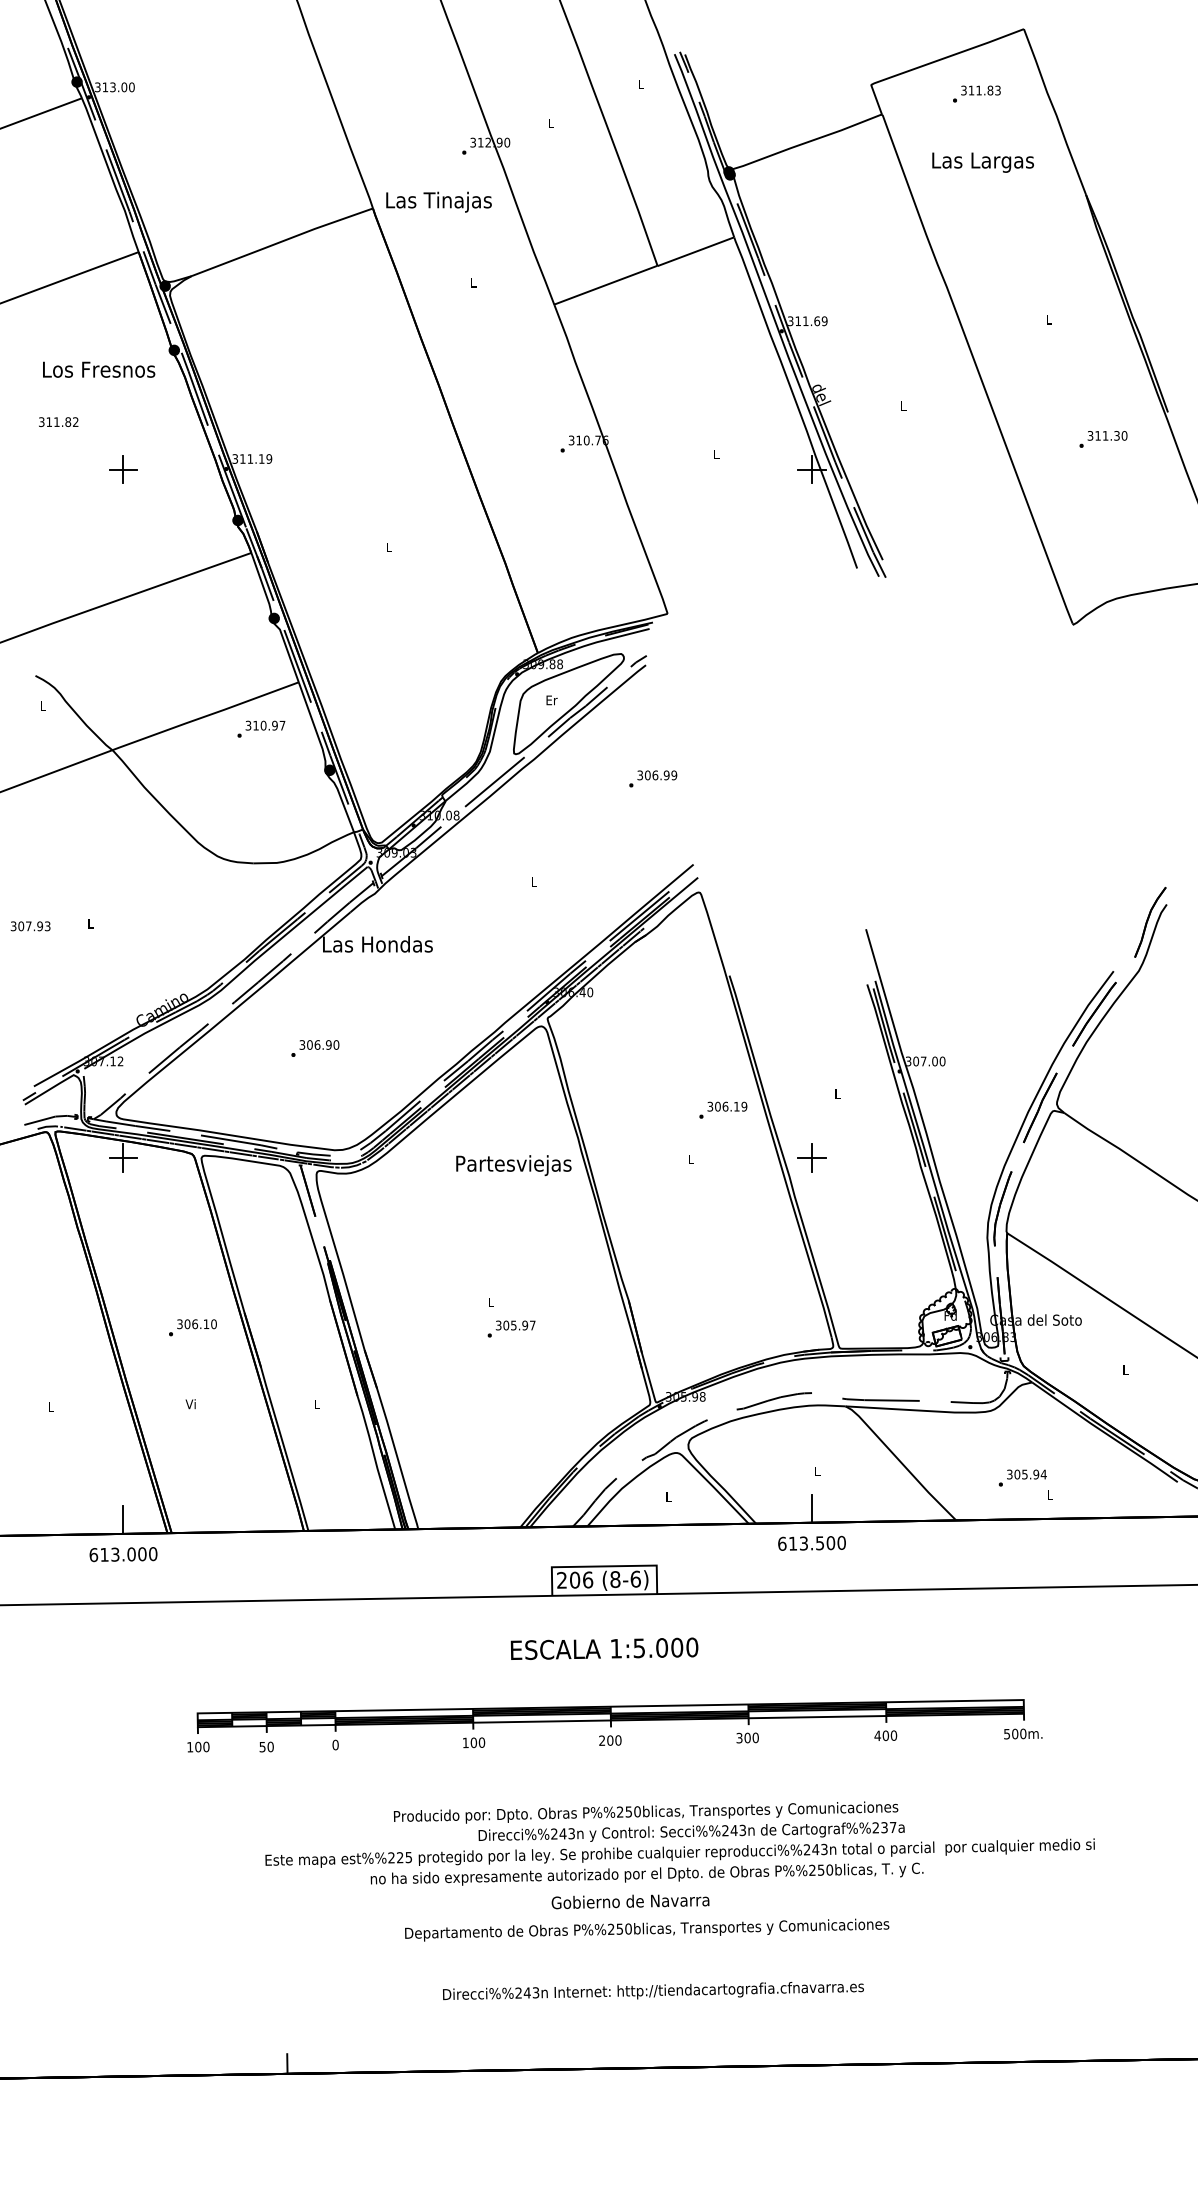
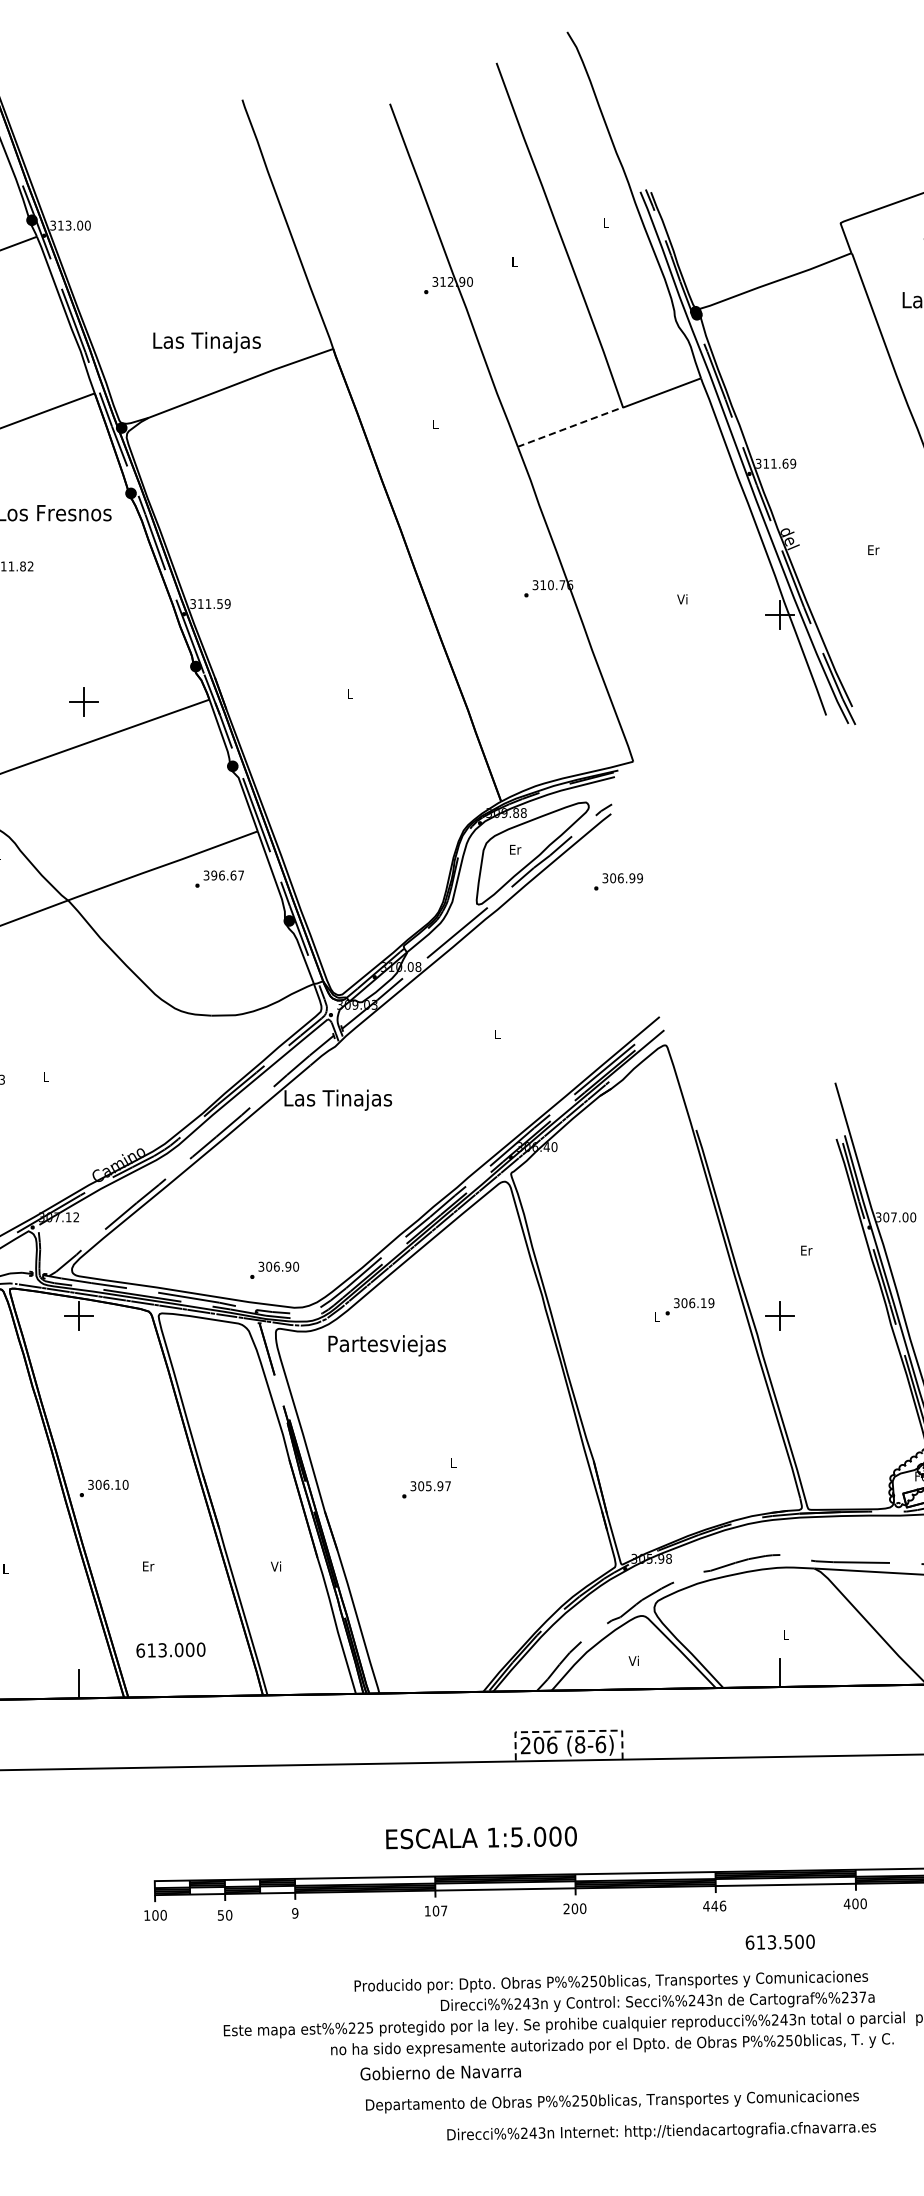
text: (438, 201) -> (206, 341), moved
line: (606, 285) -> (571, 427), solid -> dashed
text: (903, 405) -> (873, 549), L -> Er
text: (715, 454) -> (682, 599), L -> Vi
text: (261, 458) -> (219, 603), 311.19 -> 311.59
part: (123, 469) -> (84, 702), moved
text: (265, 725) -> (223, 875), 310.97 -> 396.67
text: (653, 778) -> (618, 881), moved
text: (377, 946) -> (337, 1100), Las Hondas -> Las Tinajas
text: (315, 1048) -> (274, 1270), moved
text: (837, 1093) -> (806, 1249), L -> Er
text: (723, 1109) -> (690, 1305), moved
text: (513, 1165) -> (386, 1345), moved
text: (192, 1327) -> (103, 1488), moved
text: (511, 1328) -> (426, 1489), moved
text: (191, 1404) -> (148, 1566), Vi -> Er
text: (316, 1404) -> (275, 1566), L -> Vi
text: (668, 1497) -> (634, 1661), L -> Vi
text: (811, 1542) -> (779, 1941), moved
text: (123, 1554) -> (170, 1650), moved
line: (603, 1566) -> (567, 1731), solid -> dashed
text: (604, 1648) -> (481, 1837), moved
text: (747, 1737) -> (714, 1905), 300 -> 446
text: (481, 1742) -> (443, 1910), 100 -> 107
text: (335, 1745) -> (295, 1913), 0 -> 9
text: (630, 1901) -> (440, 2072), moved
text: (653, 1990) -> (661, 2130), moved

